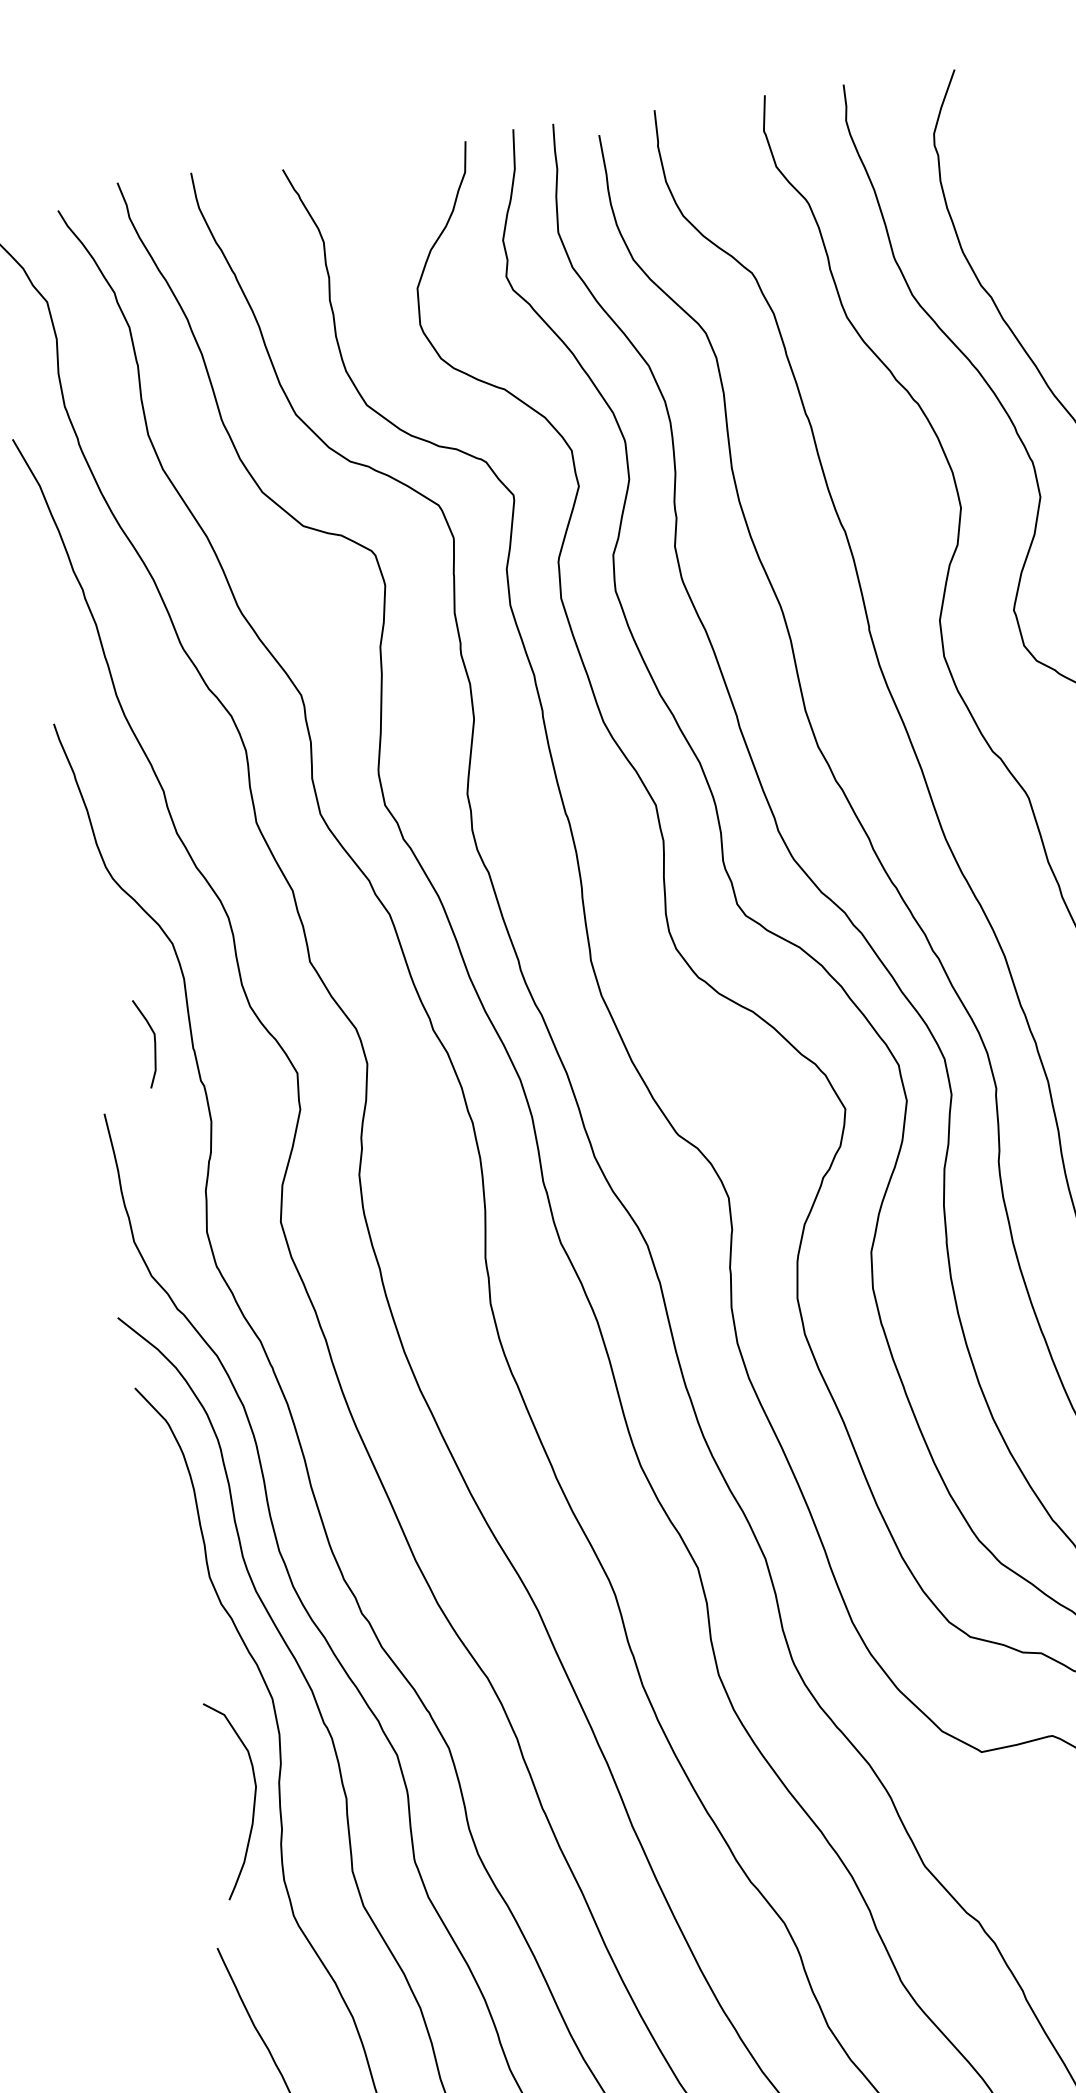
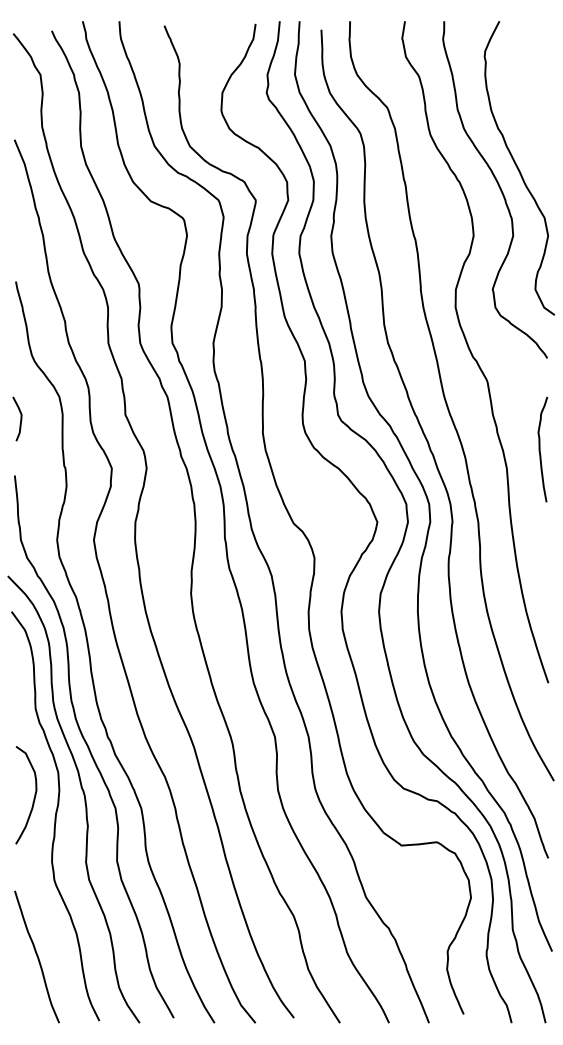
curve: (153, 1041) -> (20, 418), moved
curve: (252, 1803) -> (33, 798), moved

